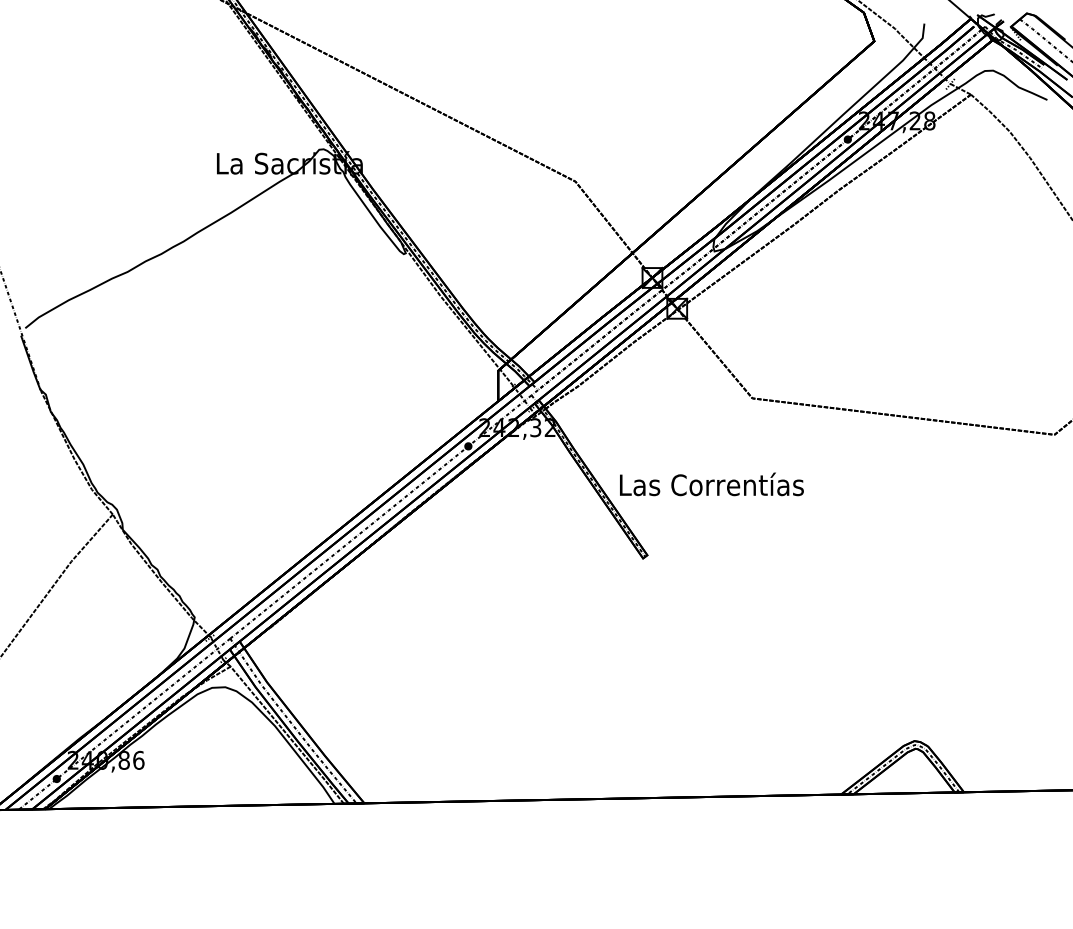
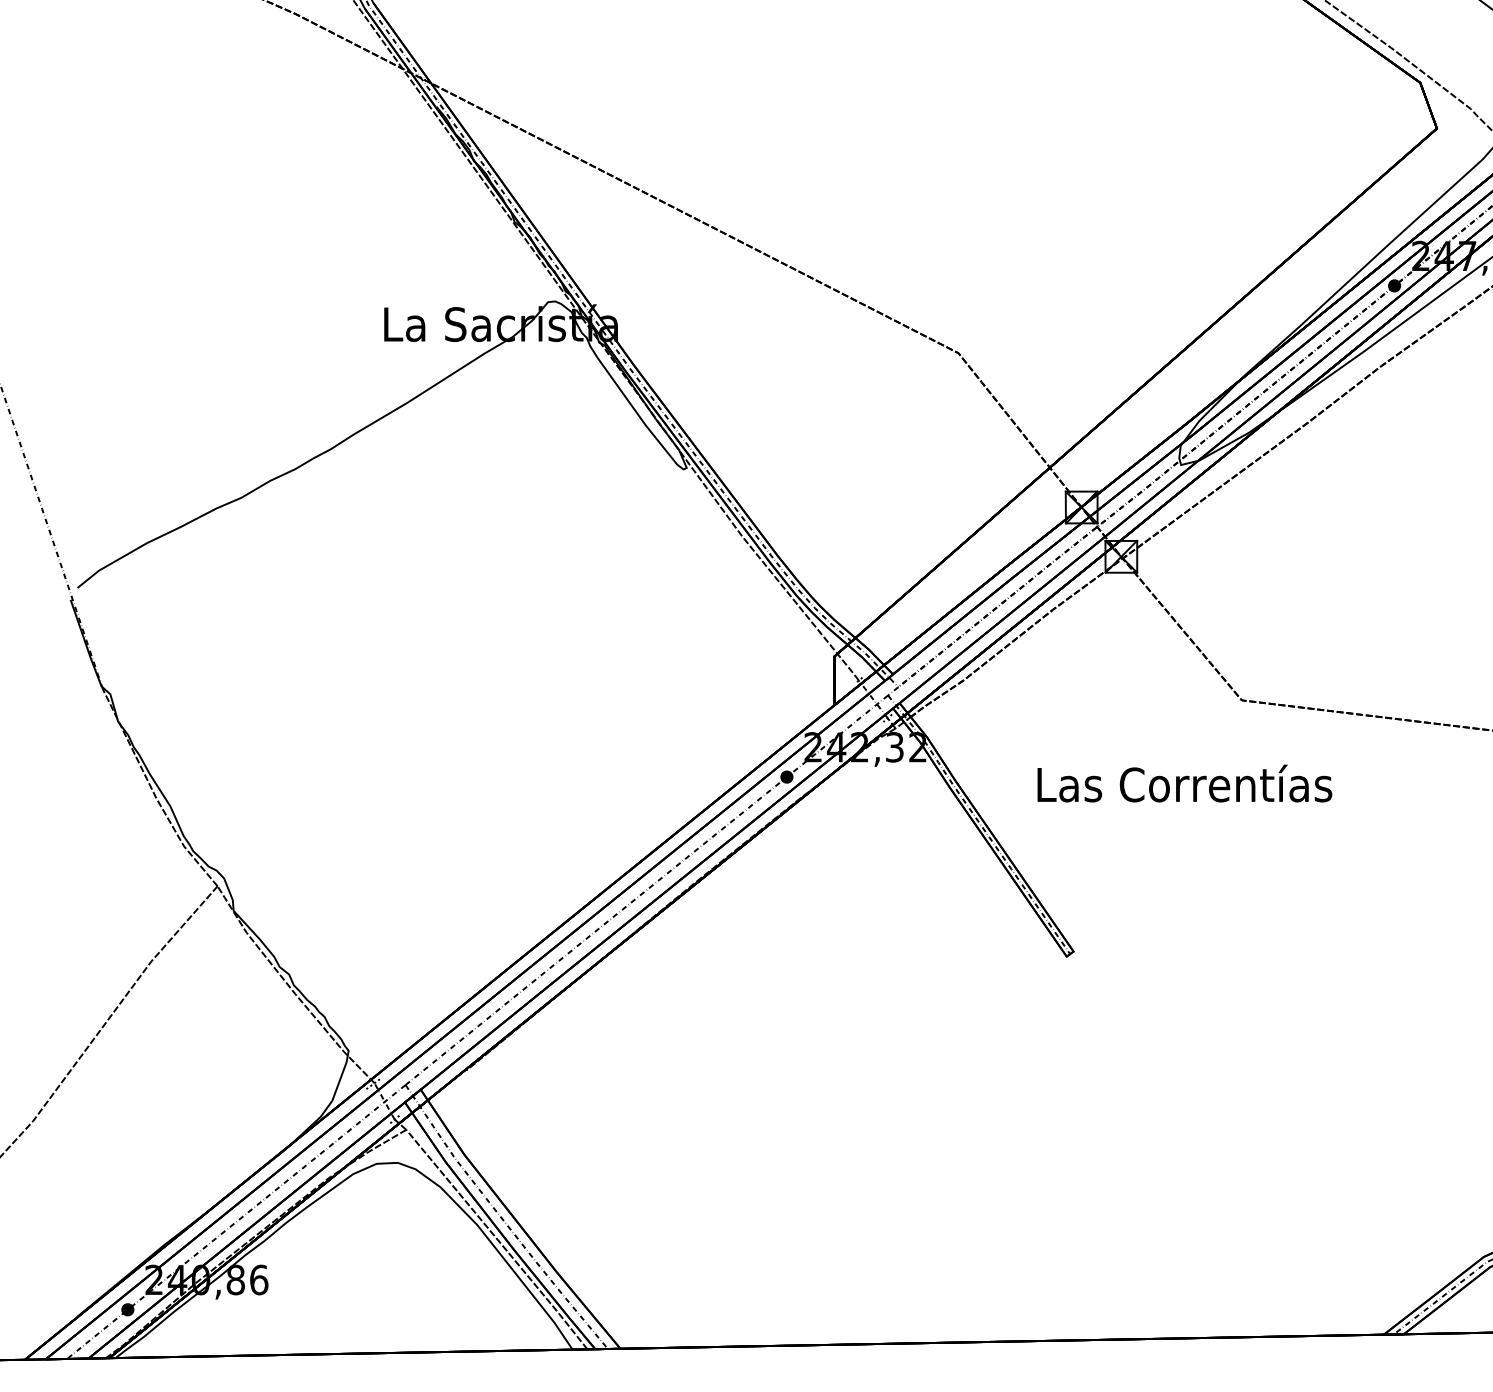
text: (711, 484) -> (1184, 783), moved

